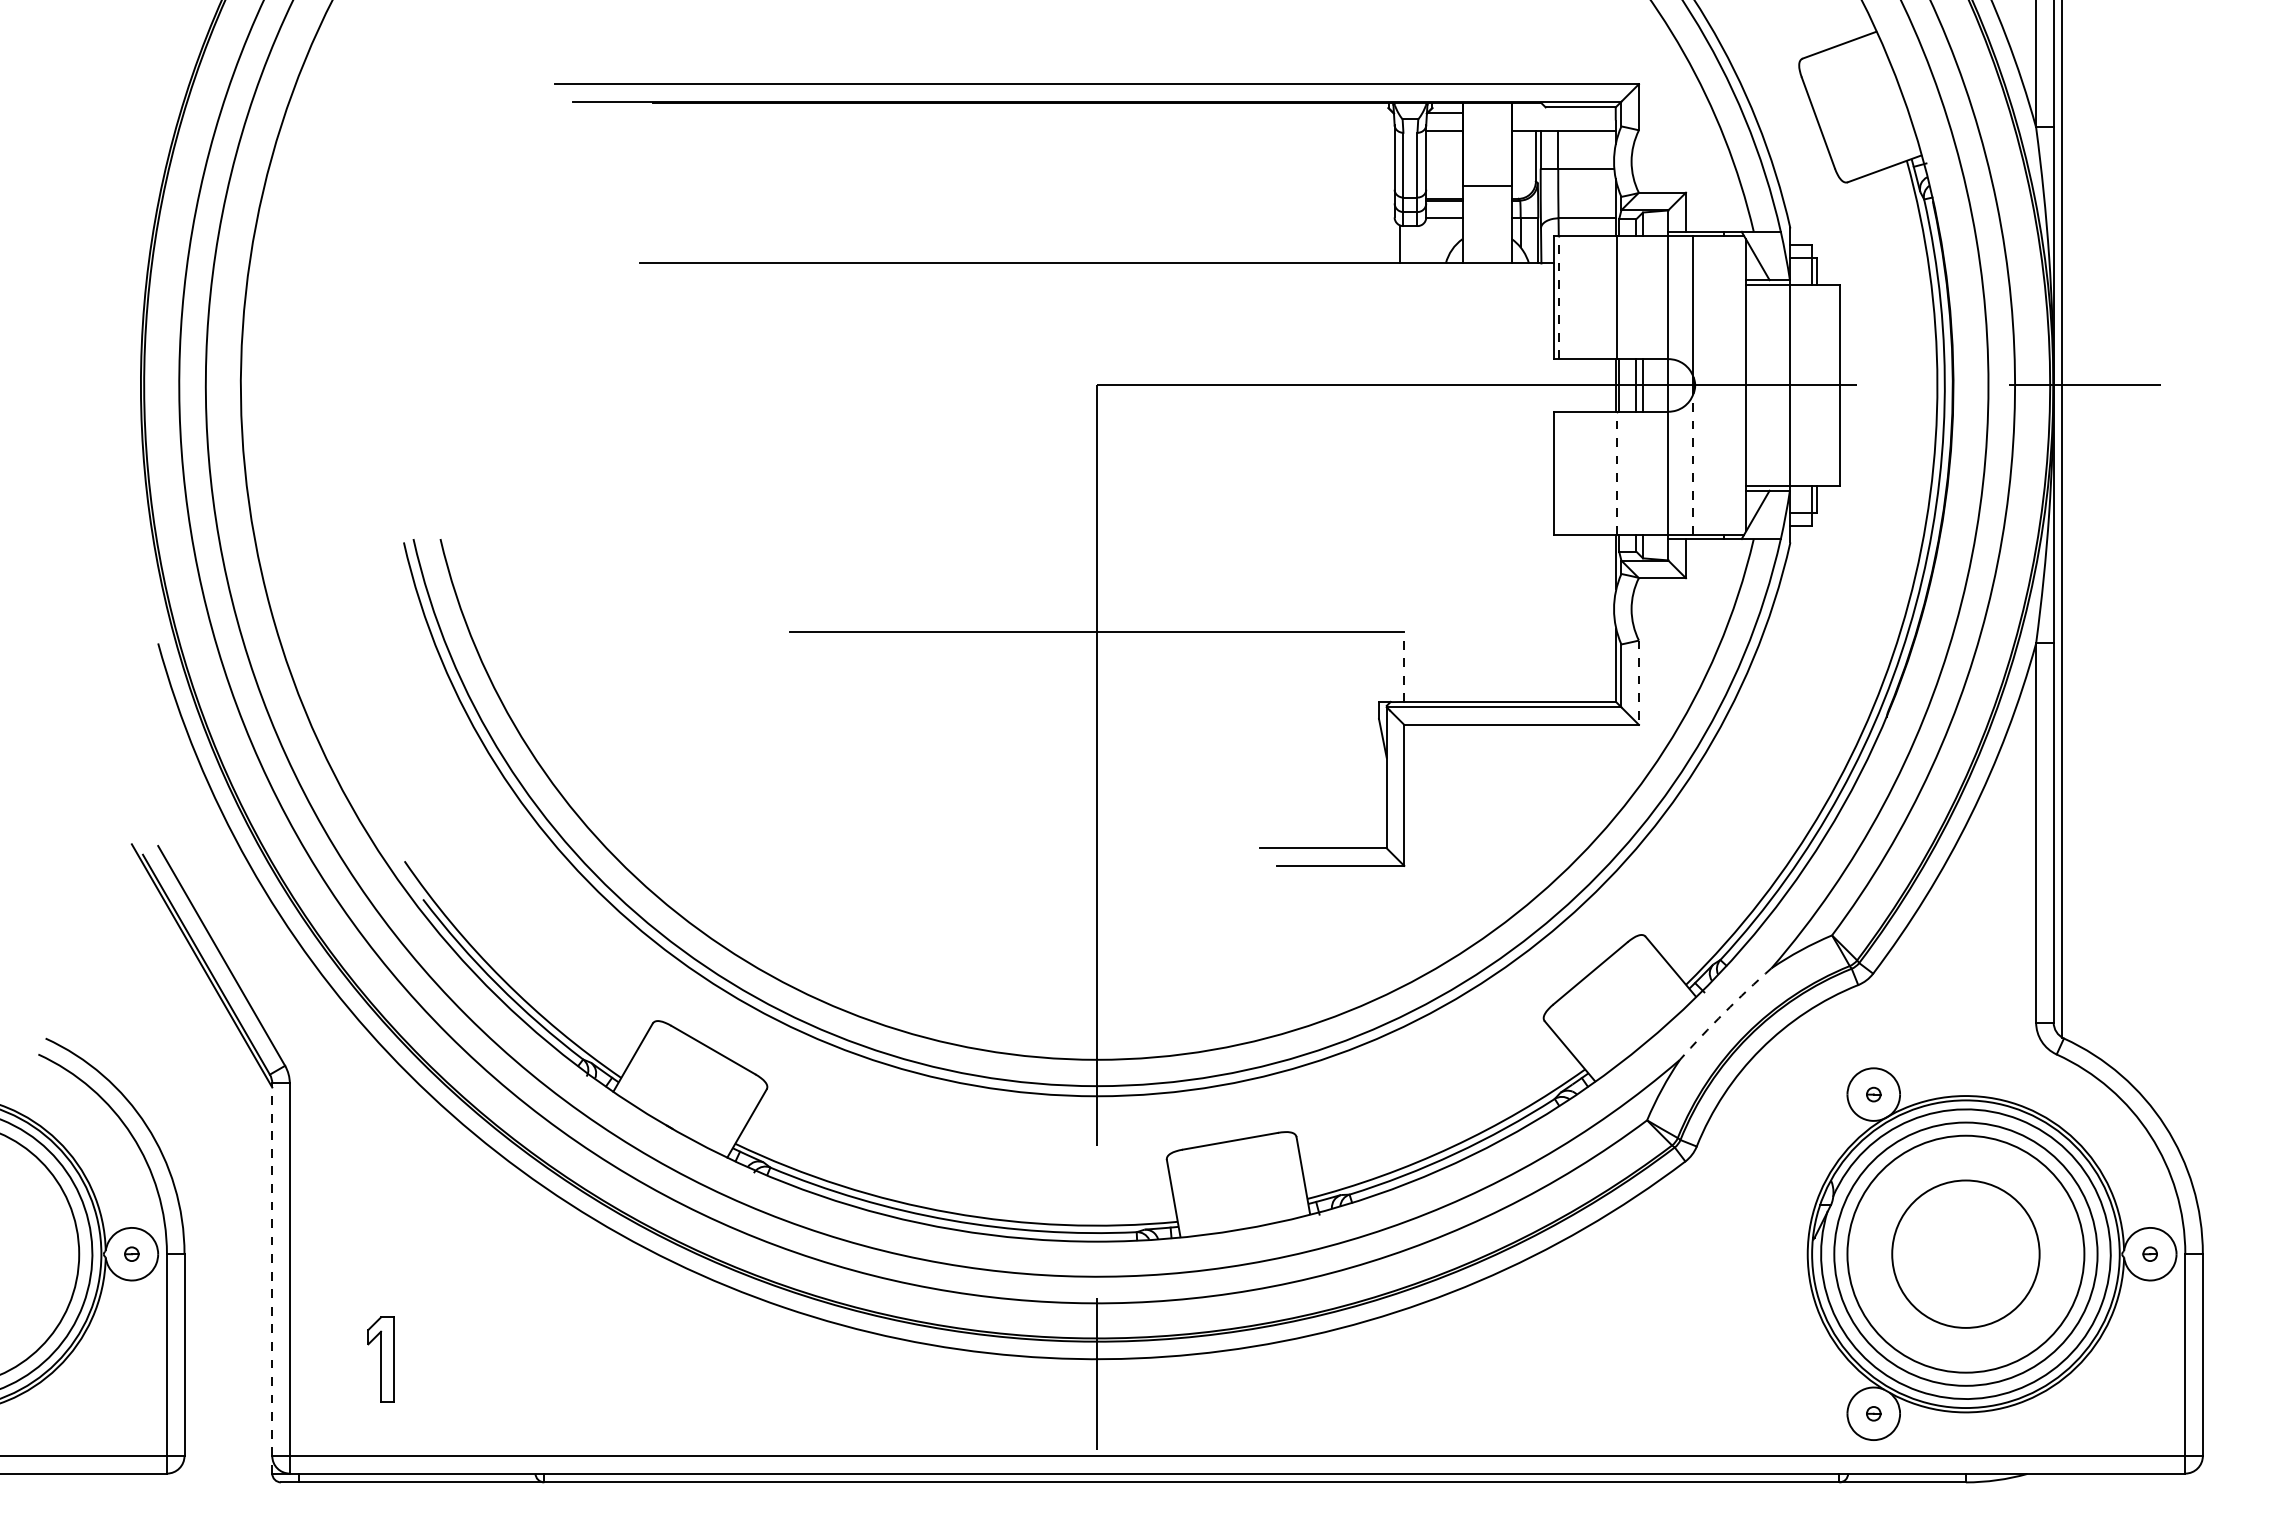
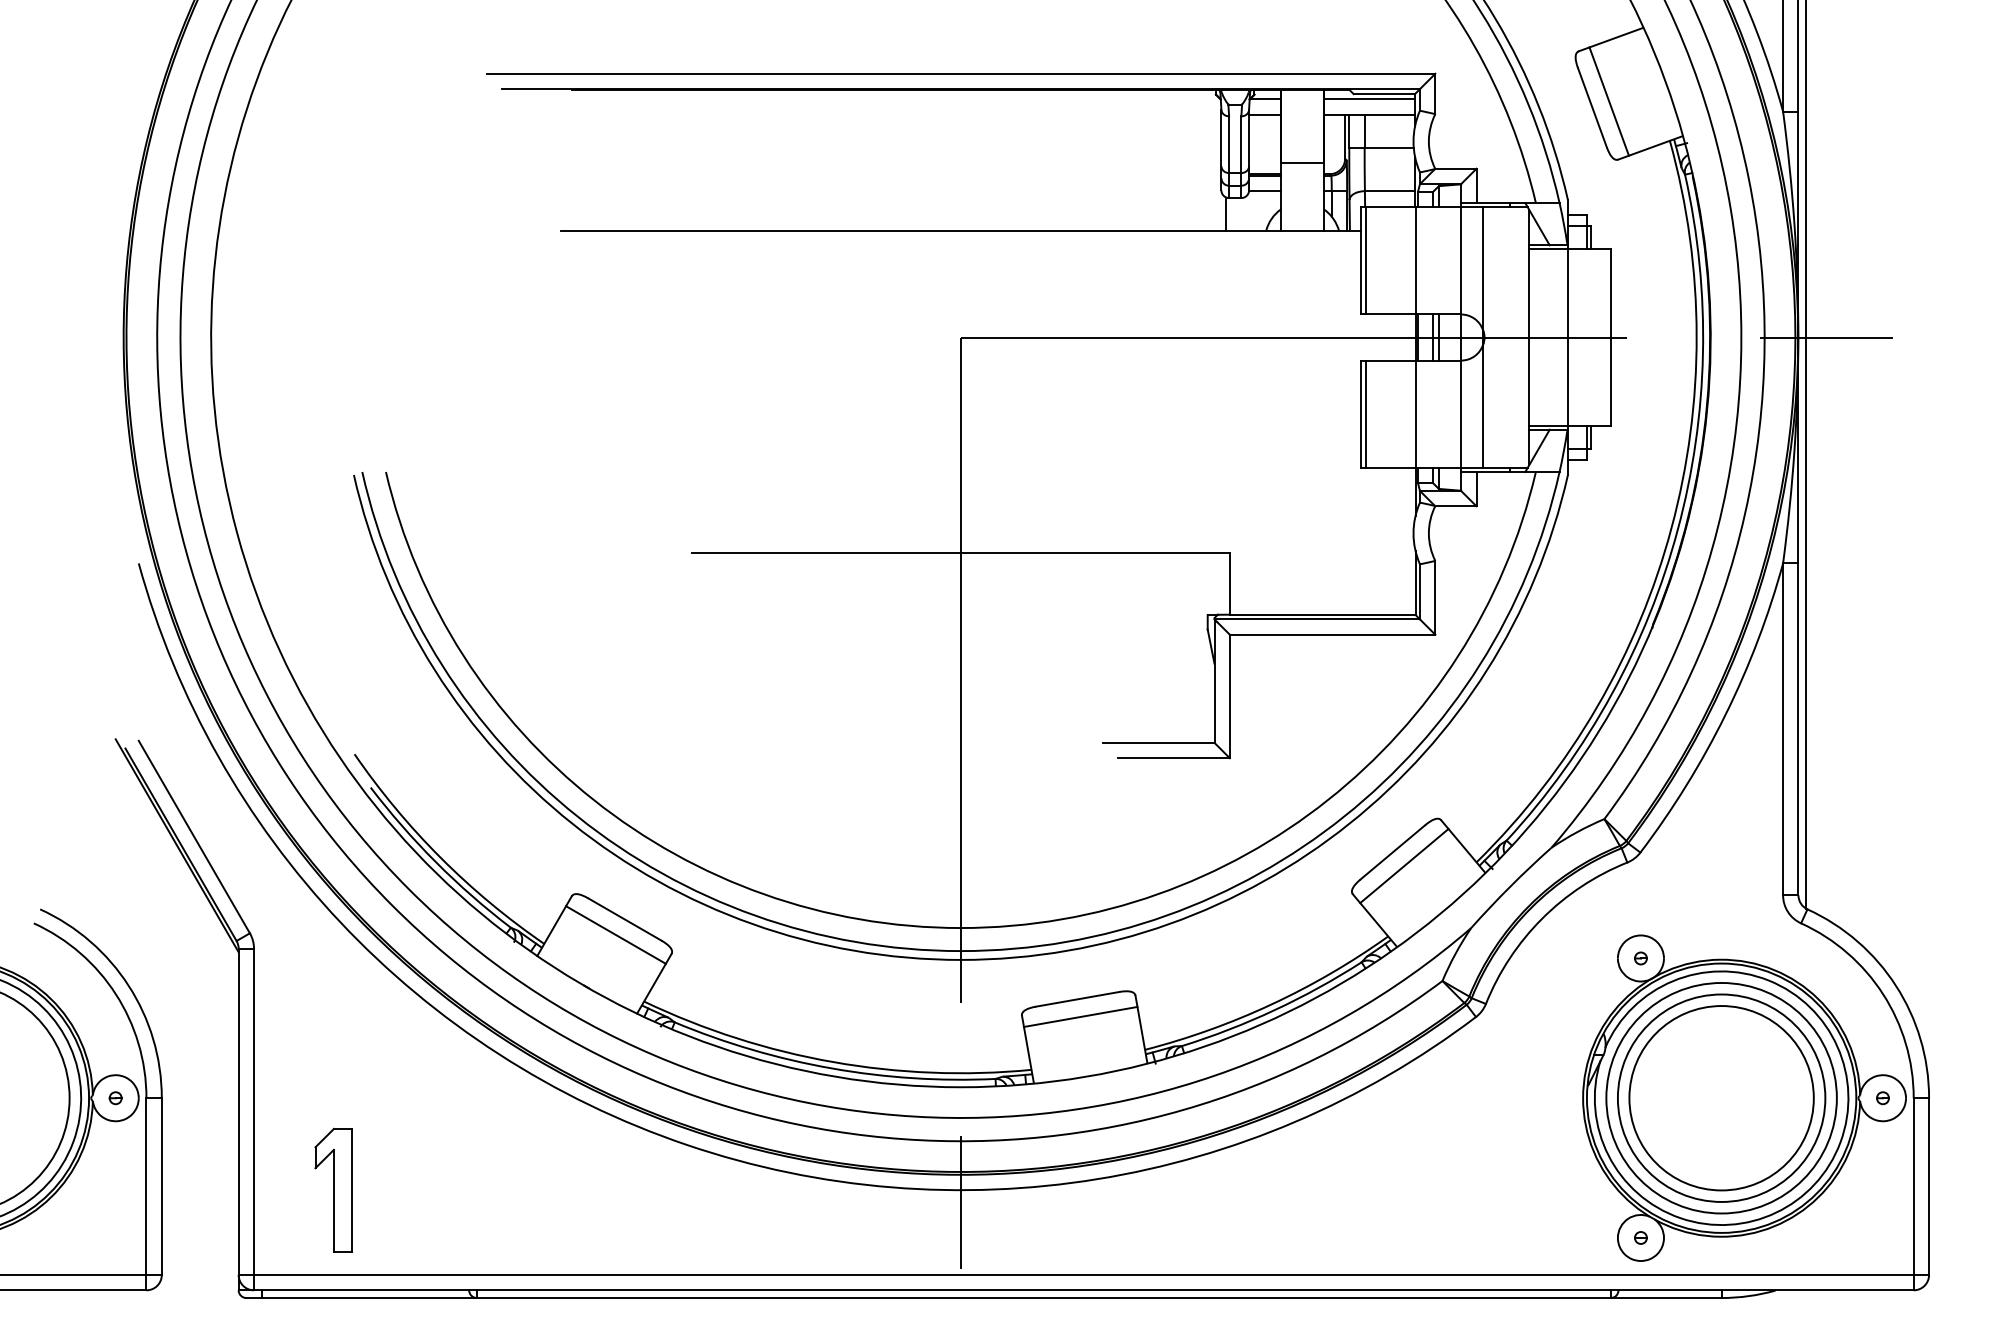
line: (1563, 113) -> (1369, 99), added
line: (1837, 115) -> (1609, 101), added
line: (1559, 297) -> (1365, 260), dashed -> solid
line: (1693, 463) -> (1483, 405), dashed -> solid
line: (1559, 472) -> (1365, 413), added
line: (1616, 472) -> (1415, 413), dashed -> solid
line: (1404, 666) -> (1230, 583), dashed -> solid
line: (1638, 683) -> (1434, 598), dashed -> solid
line: (1603, 988) -> (1404, 865), added
arc: (1724, 1012) -> (1510, 886), dashed -> solid
line: (703, 1067) -> (616, 934), added
line: (1233, 1160) -> (1080, 1016), added
circle: (1965, 1253) -> (1721, 1097), size x1.43
line: (272, 1278) -> (238, 1119), dashed -> solid
part: (380, 1359) -> (333, 1190), size x1.67

